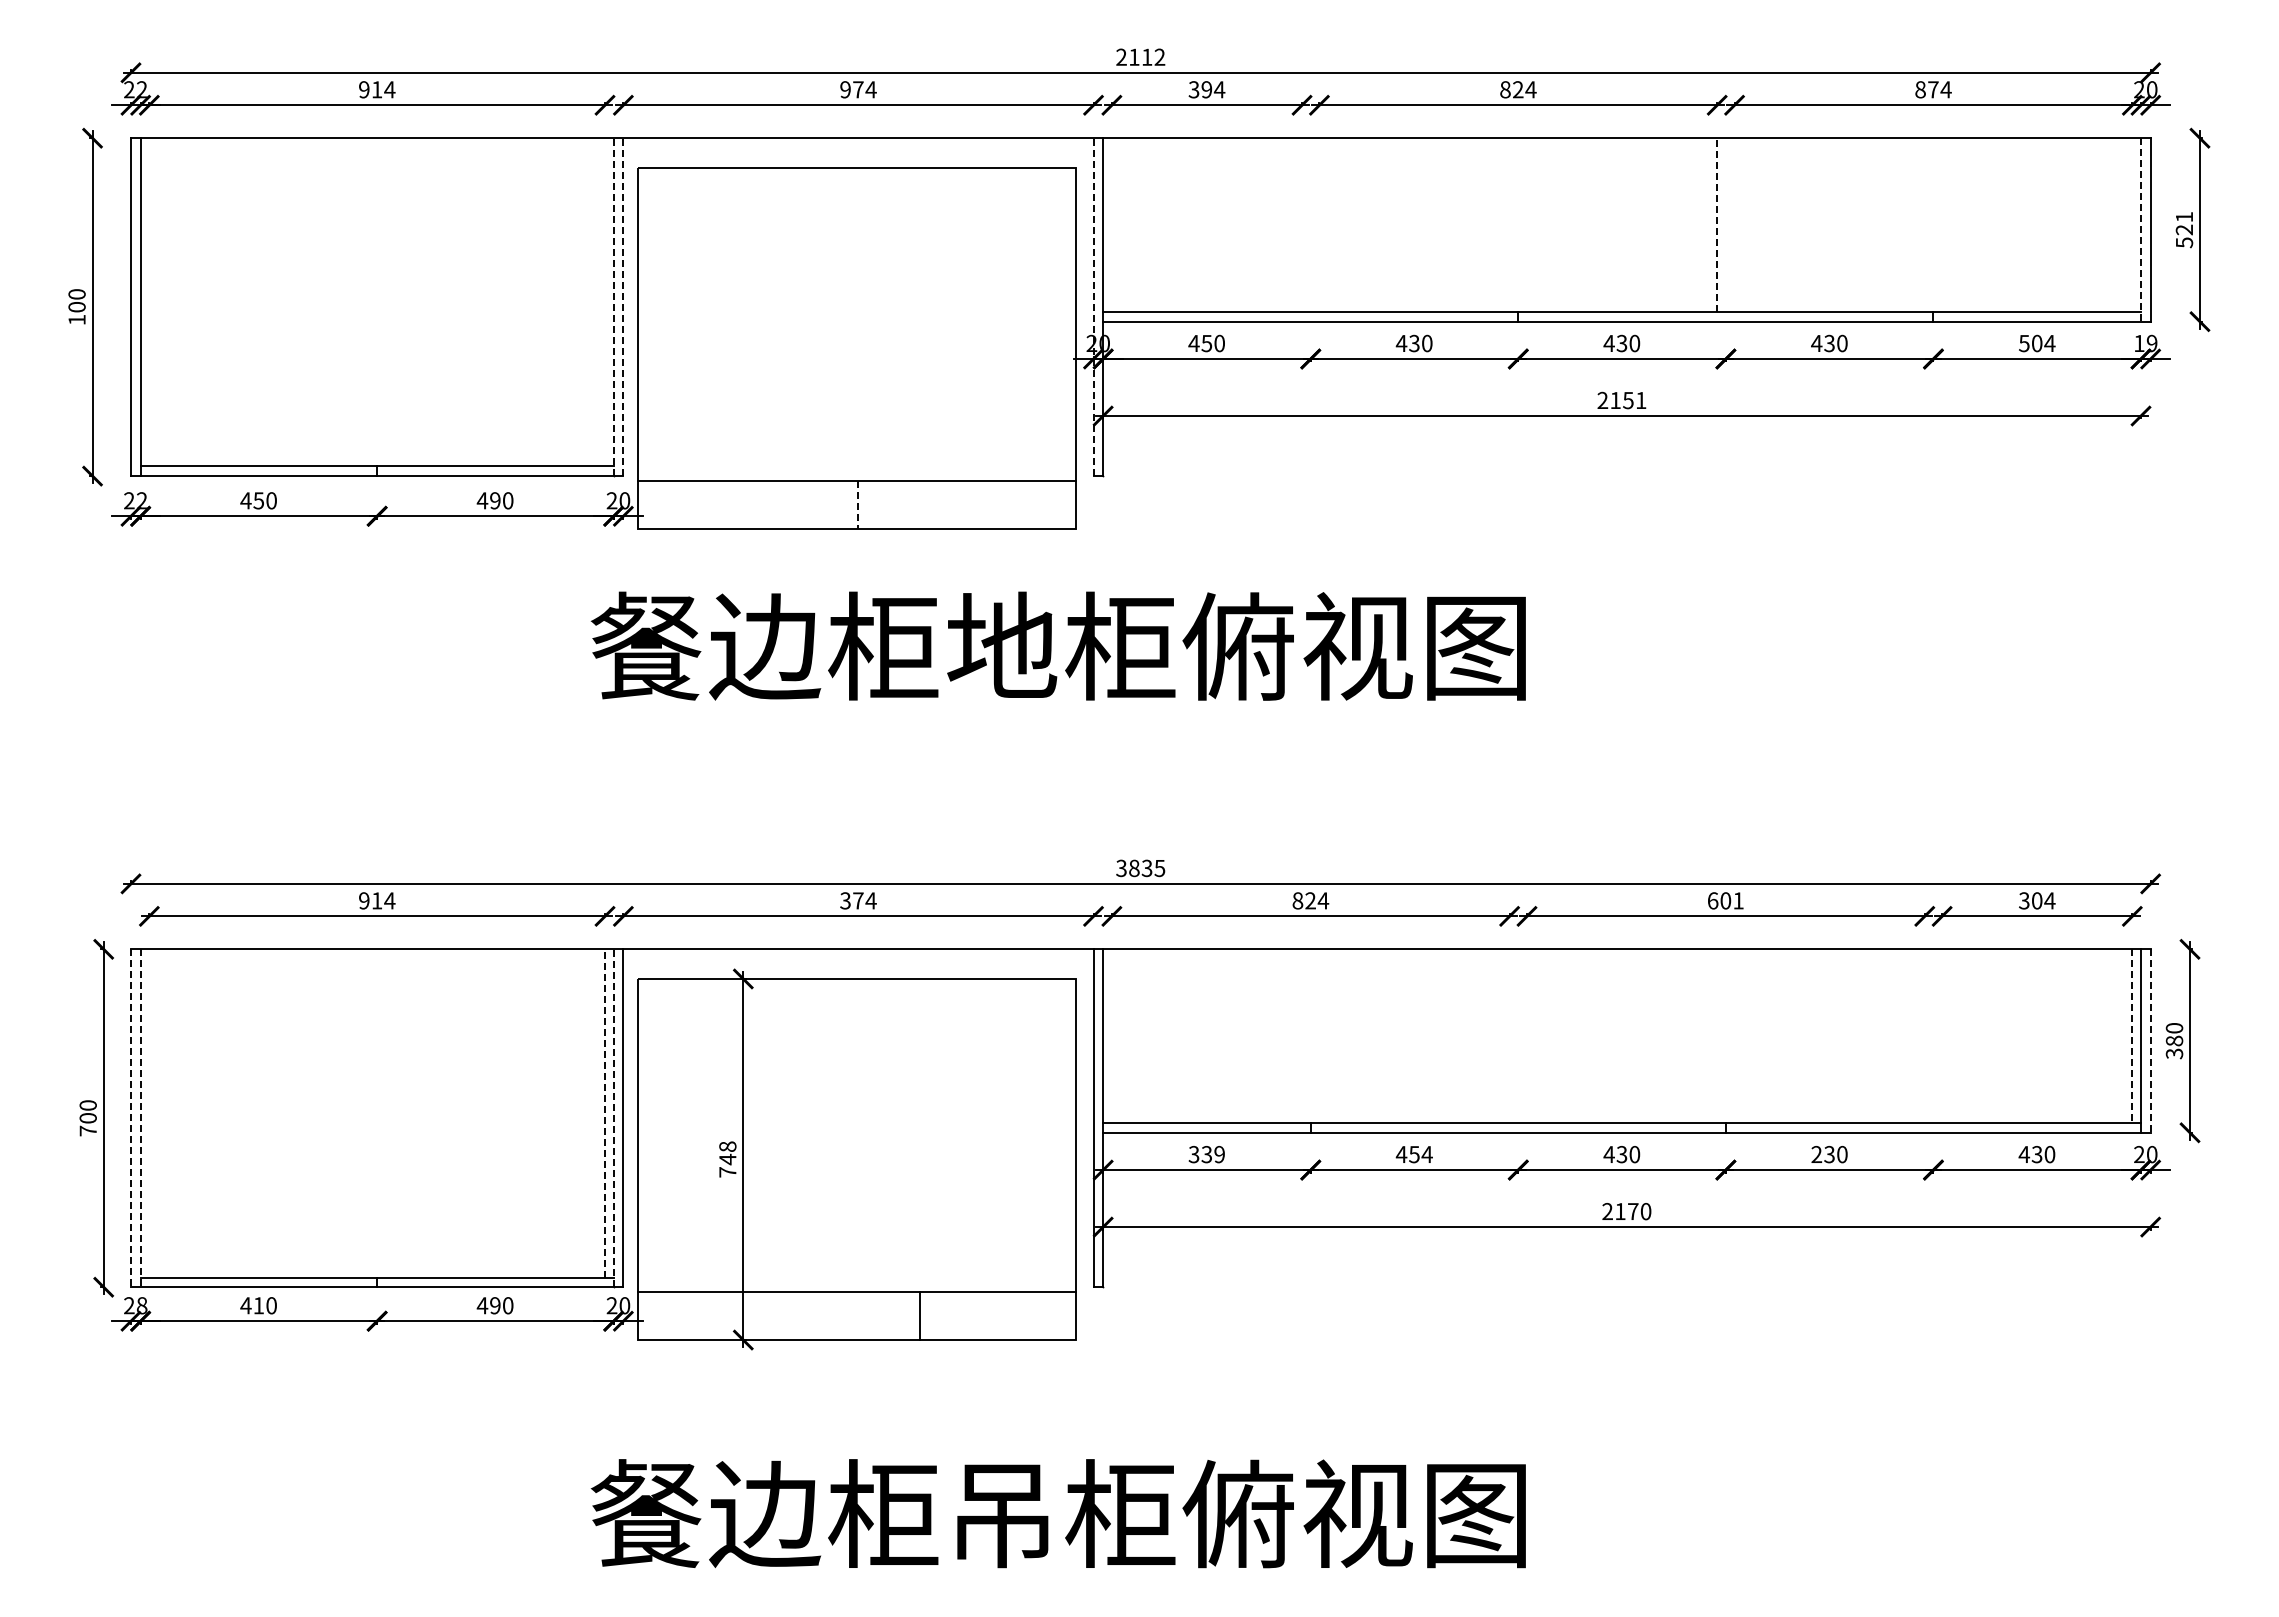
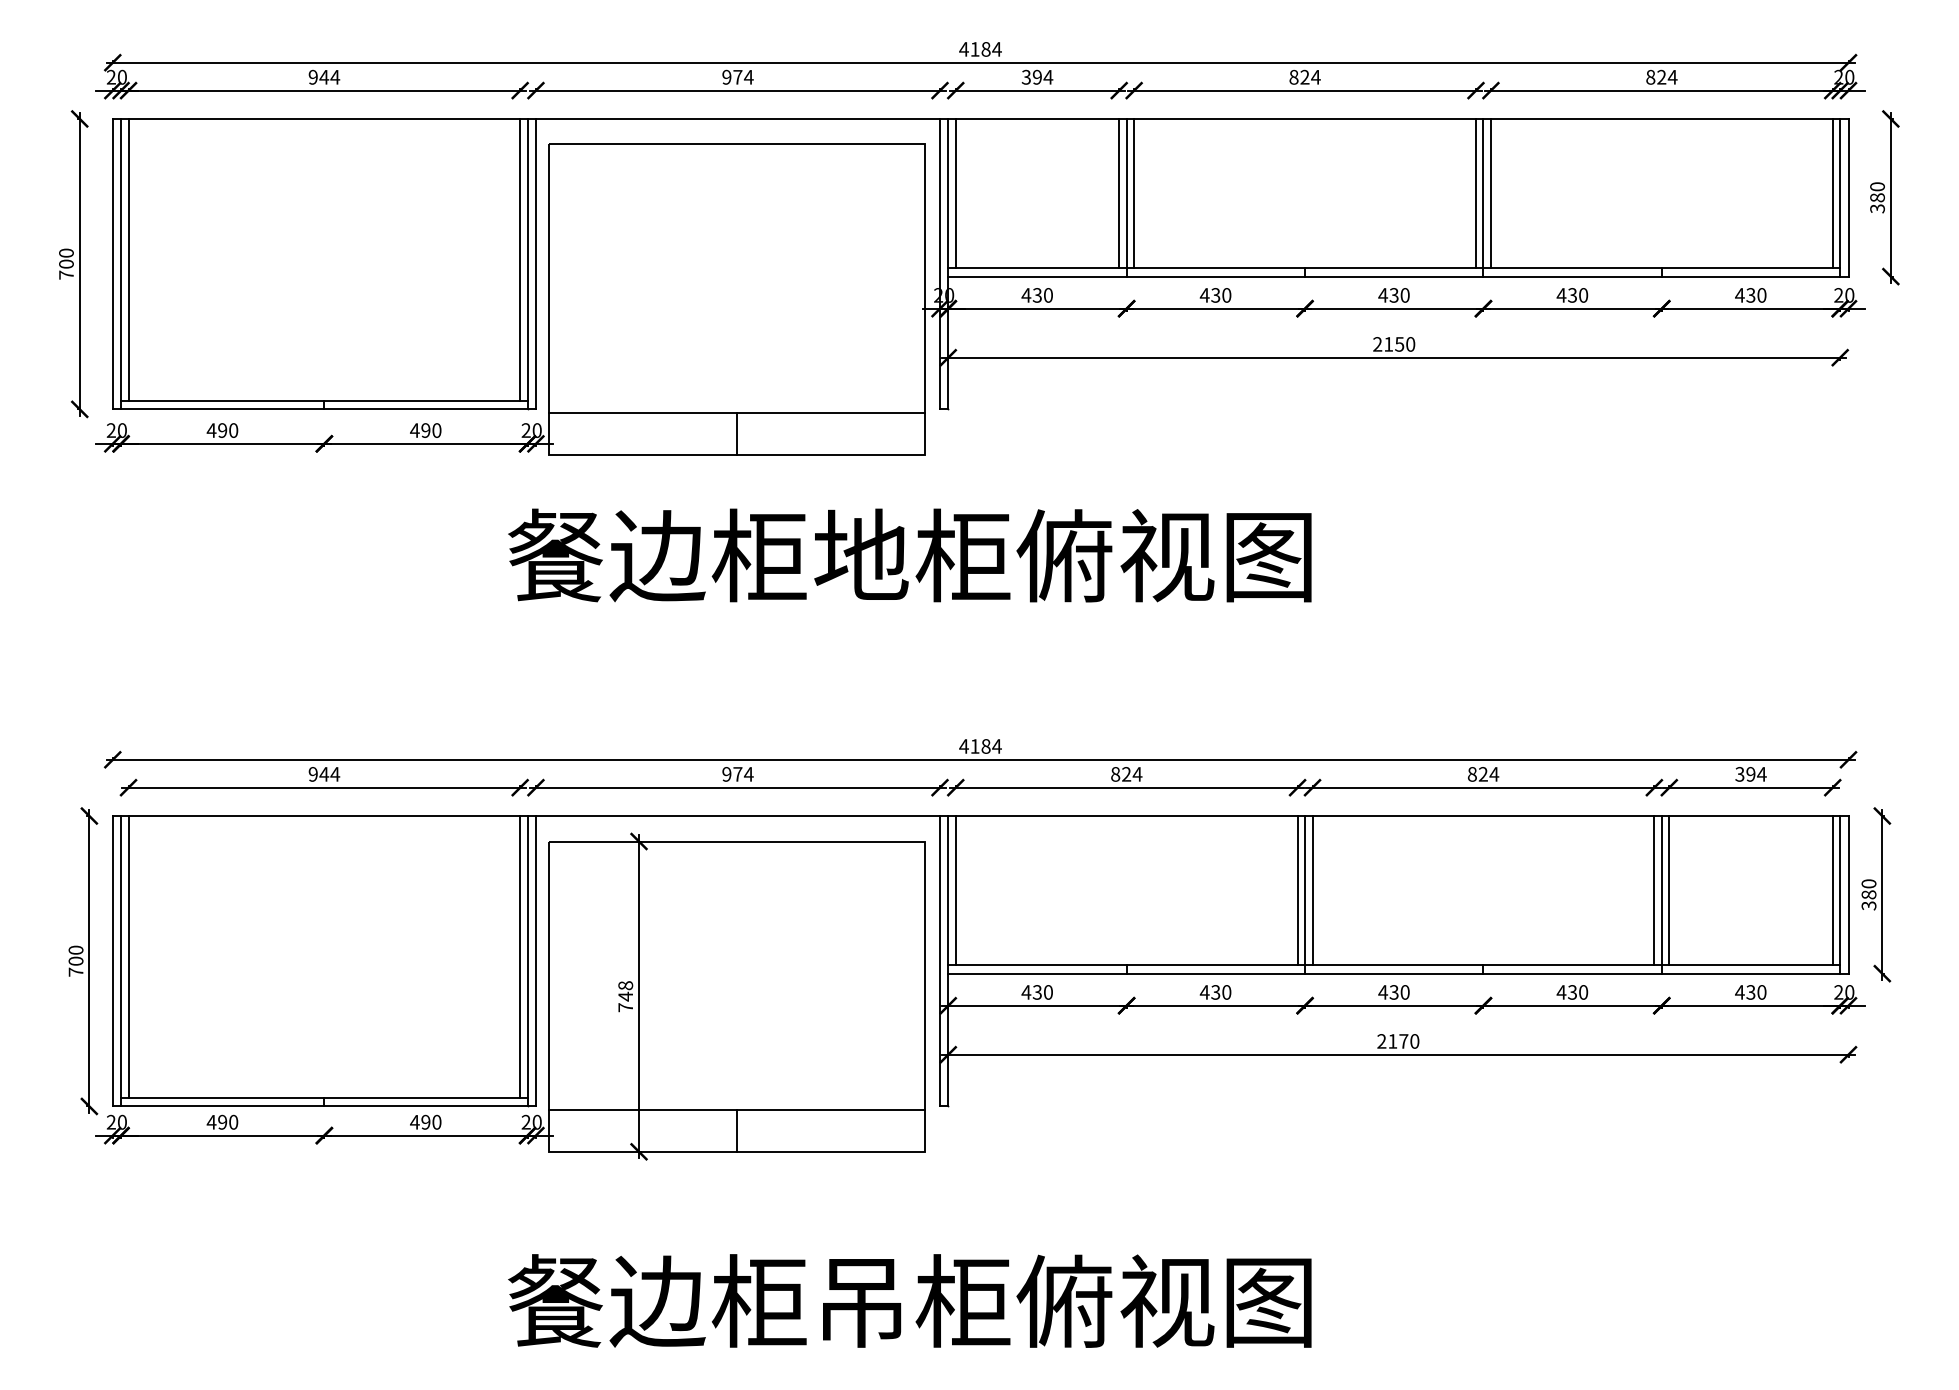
text: (1140, 56) -> (980, 48), 2112 -> 4184
text: (141, 89) -> (121, 77), 22 -> 20
text: (376, 89) -> (323, 77), 914 -> 944
text: (1933, 89) -> (1661, 77), 874 -> 824
line: (1111, 225) -> (955, 193), added
line: (1302, 225) -> (1119, 193), added
line: (1319, 225) -> (1134, 193), added
line: (1717, 225) -> (1476, 193), dashed -> solid
line: (1734, 225) -> (1490, 193), added
line: (2132, 225) -> (1832, 193), added
line: (1310, 229) -> (1126, 197), added
line: (1725, 229) -> (1483, 197), added
line: (2141, 229) -> (1840, 197), dashed -> solid
text: (2184, 229) -> (1877, 197), 521 -> 380
line: (149, 302) -> (128, 260), added
line: (605, 302) -> (520, 260), added
line: (613, 307) -> (527, 264), dashed -> solid
line: (623, 307) -> (536, 264), dashed -> solid
line: (1093, 307) -> (939, 264), dashed -> solid
text: (76, 319) -> (65, 274), 100 -> 700
text: (1207, 342) -> (1037, 294), 450 -> 430
text: (2036, 343) -> (1750, 295), 504 -> 430
text: (2145, 343) -> (1844, 295), 19 -> 20
text: (1641, 400) -> (1410, 344), 2151 -> 2150
text: (141, 500) -> (121, 430), 22 -> 20
text: (258, 500) -> (222, 430), 450 -> 490
line: (857, 505) -> (737, 434), dashed -> solid
text: (1140, 868) -> (980, 746), 3835 -> 4184
text: (376, 900) -> (323, 774), 914 -> 944
text: (845, 900) -> (726, 774), 374 -> 974
text: (1725, 900) -> (1483, 774), 601 -> 824
text: (2036, 900) -> (1750, 774), 304 -> 394
line: (1111, 1036) -> (955, 890), added
line: (1509, 1036) -> (1297, 890), added
line: (1527, 1036) -> (1312, 890), added
line: (1924, 1036) -> (1654, 890), added
line: (1942, 1036) -> (1669, 890), added
line: (2132, 1036) -> (1832, 890), dashed -> solid
line: (1518, 1040) -> (1305, 894), added
line: (1933, 1040) -> (1661, 894), added
line: (2150, 1041) -> (1848, 895), dashed -> solid
line: (605, 1112) -> (520, 956), dashed -> solid
line: (149, 1113) -> (128, 957), added
line: (131, 1118) -> (113, 961), dashed -> solid
line: (140, 1118) -> (120, 961), dashed -> solid
line: (613, 1118) -> (527, 961), dashed -> solid
text: (1816, 1153) -> (1561, 991), 230 -> 430
text: (1206, 1154) -> (1037, 992), 339 -> 430
text: (1420, 1154) -> (1220, 992), 454 -> 430
text: (142, 1305) -> (122, 1122), 28 -> 20
text: (258, 1305) -> (222, 1122), 410 -> 490
line: (919, 1315) -> (737, 1130), moved

